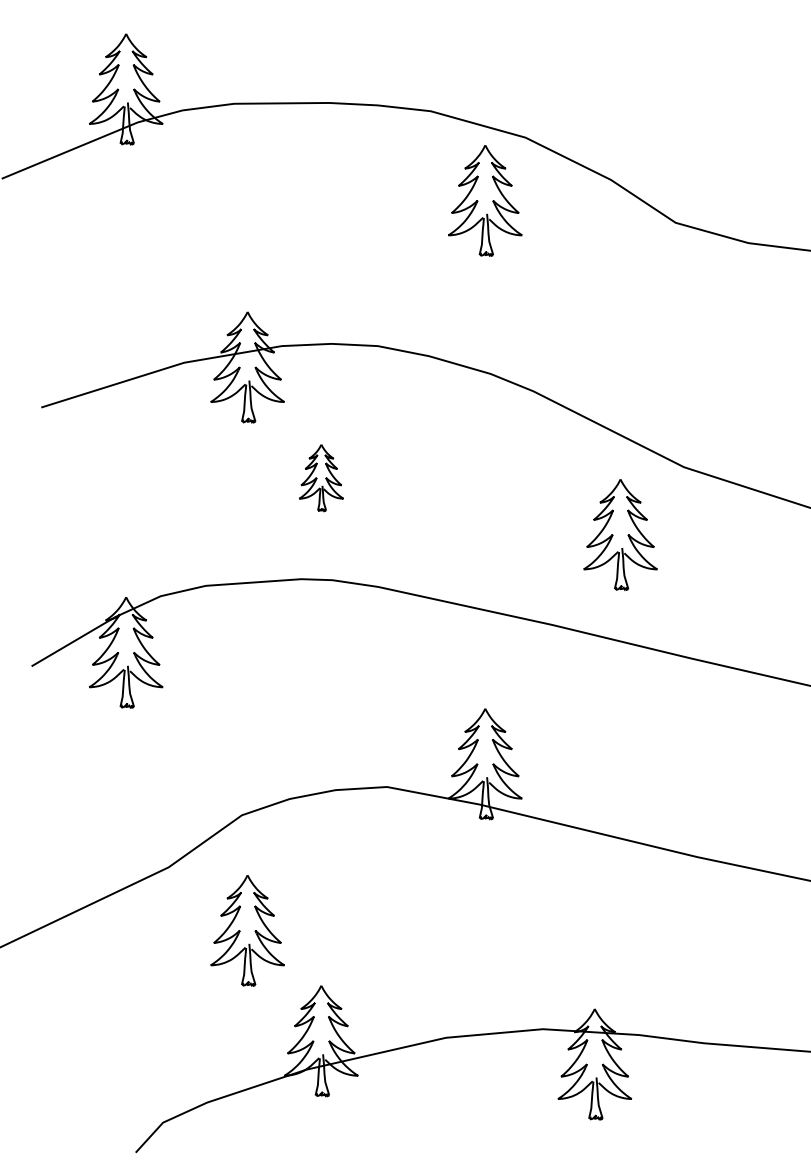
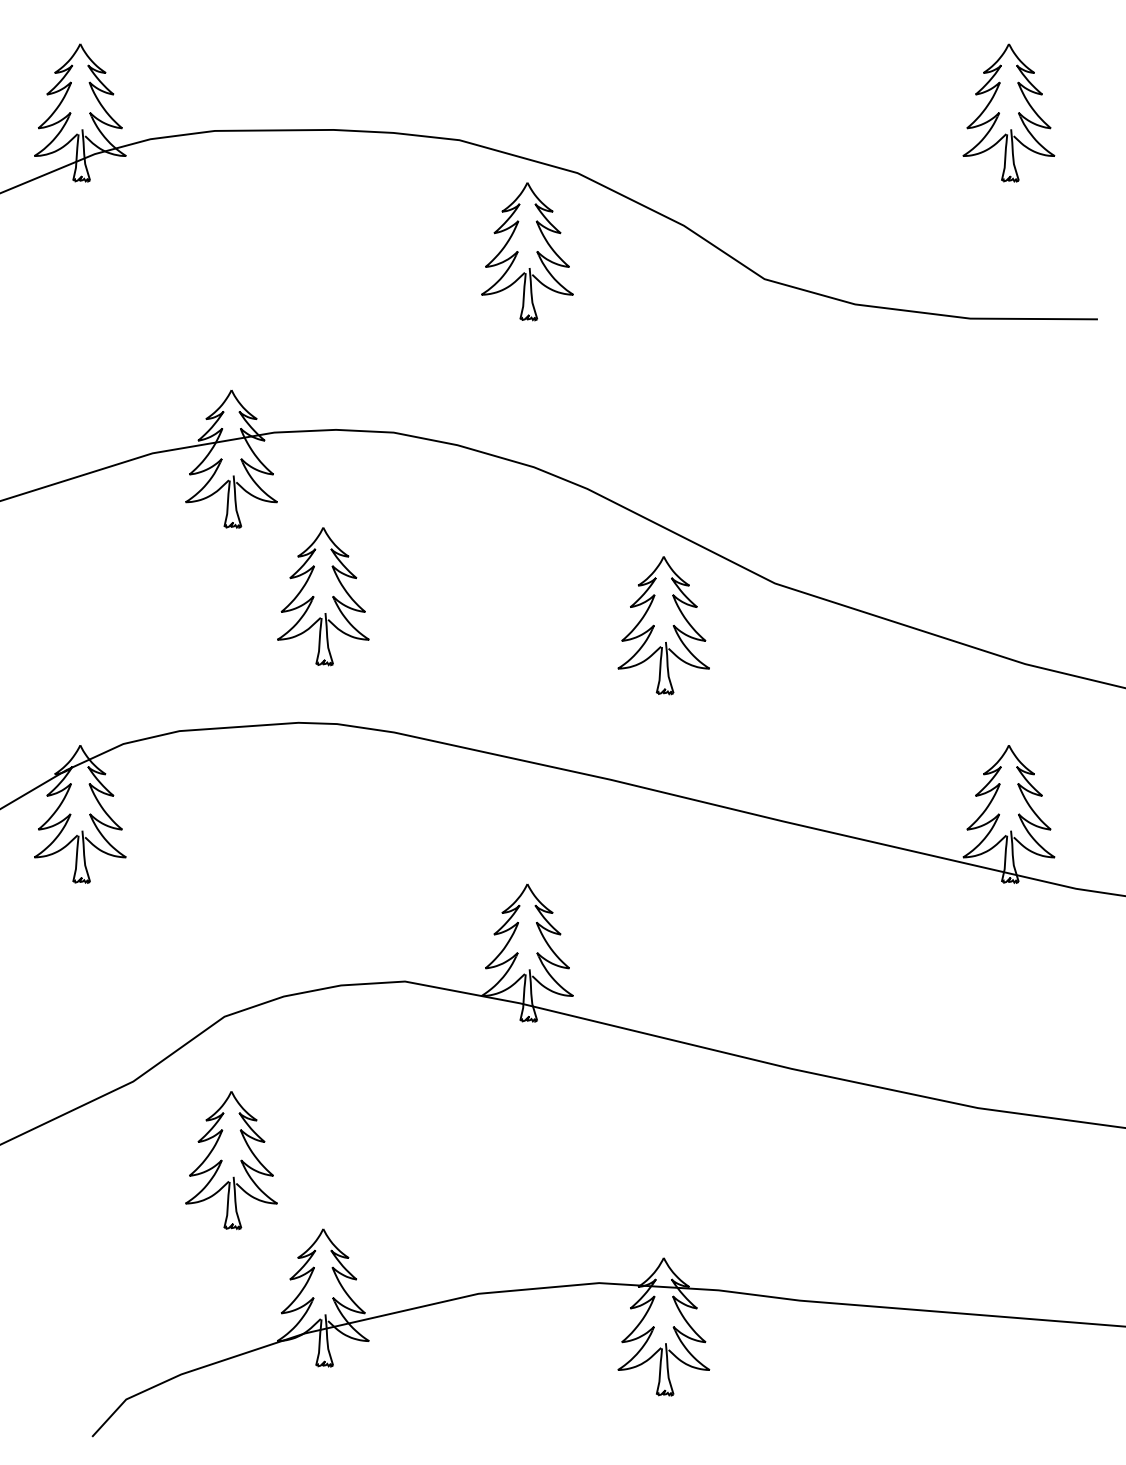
part: (321, 477) -> (323, 596), size x1.67
part: (620, 534) -> (663, 625), moved

